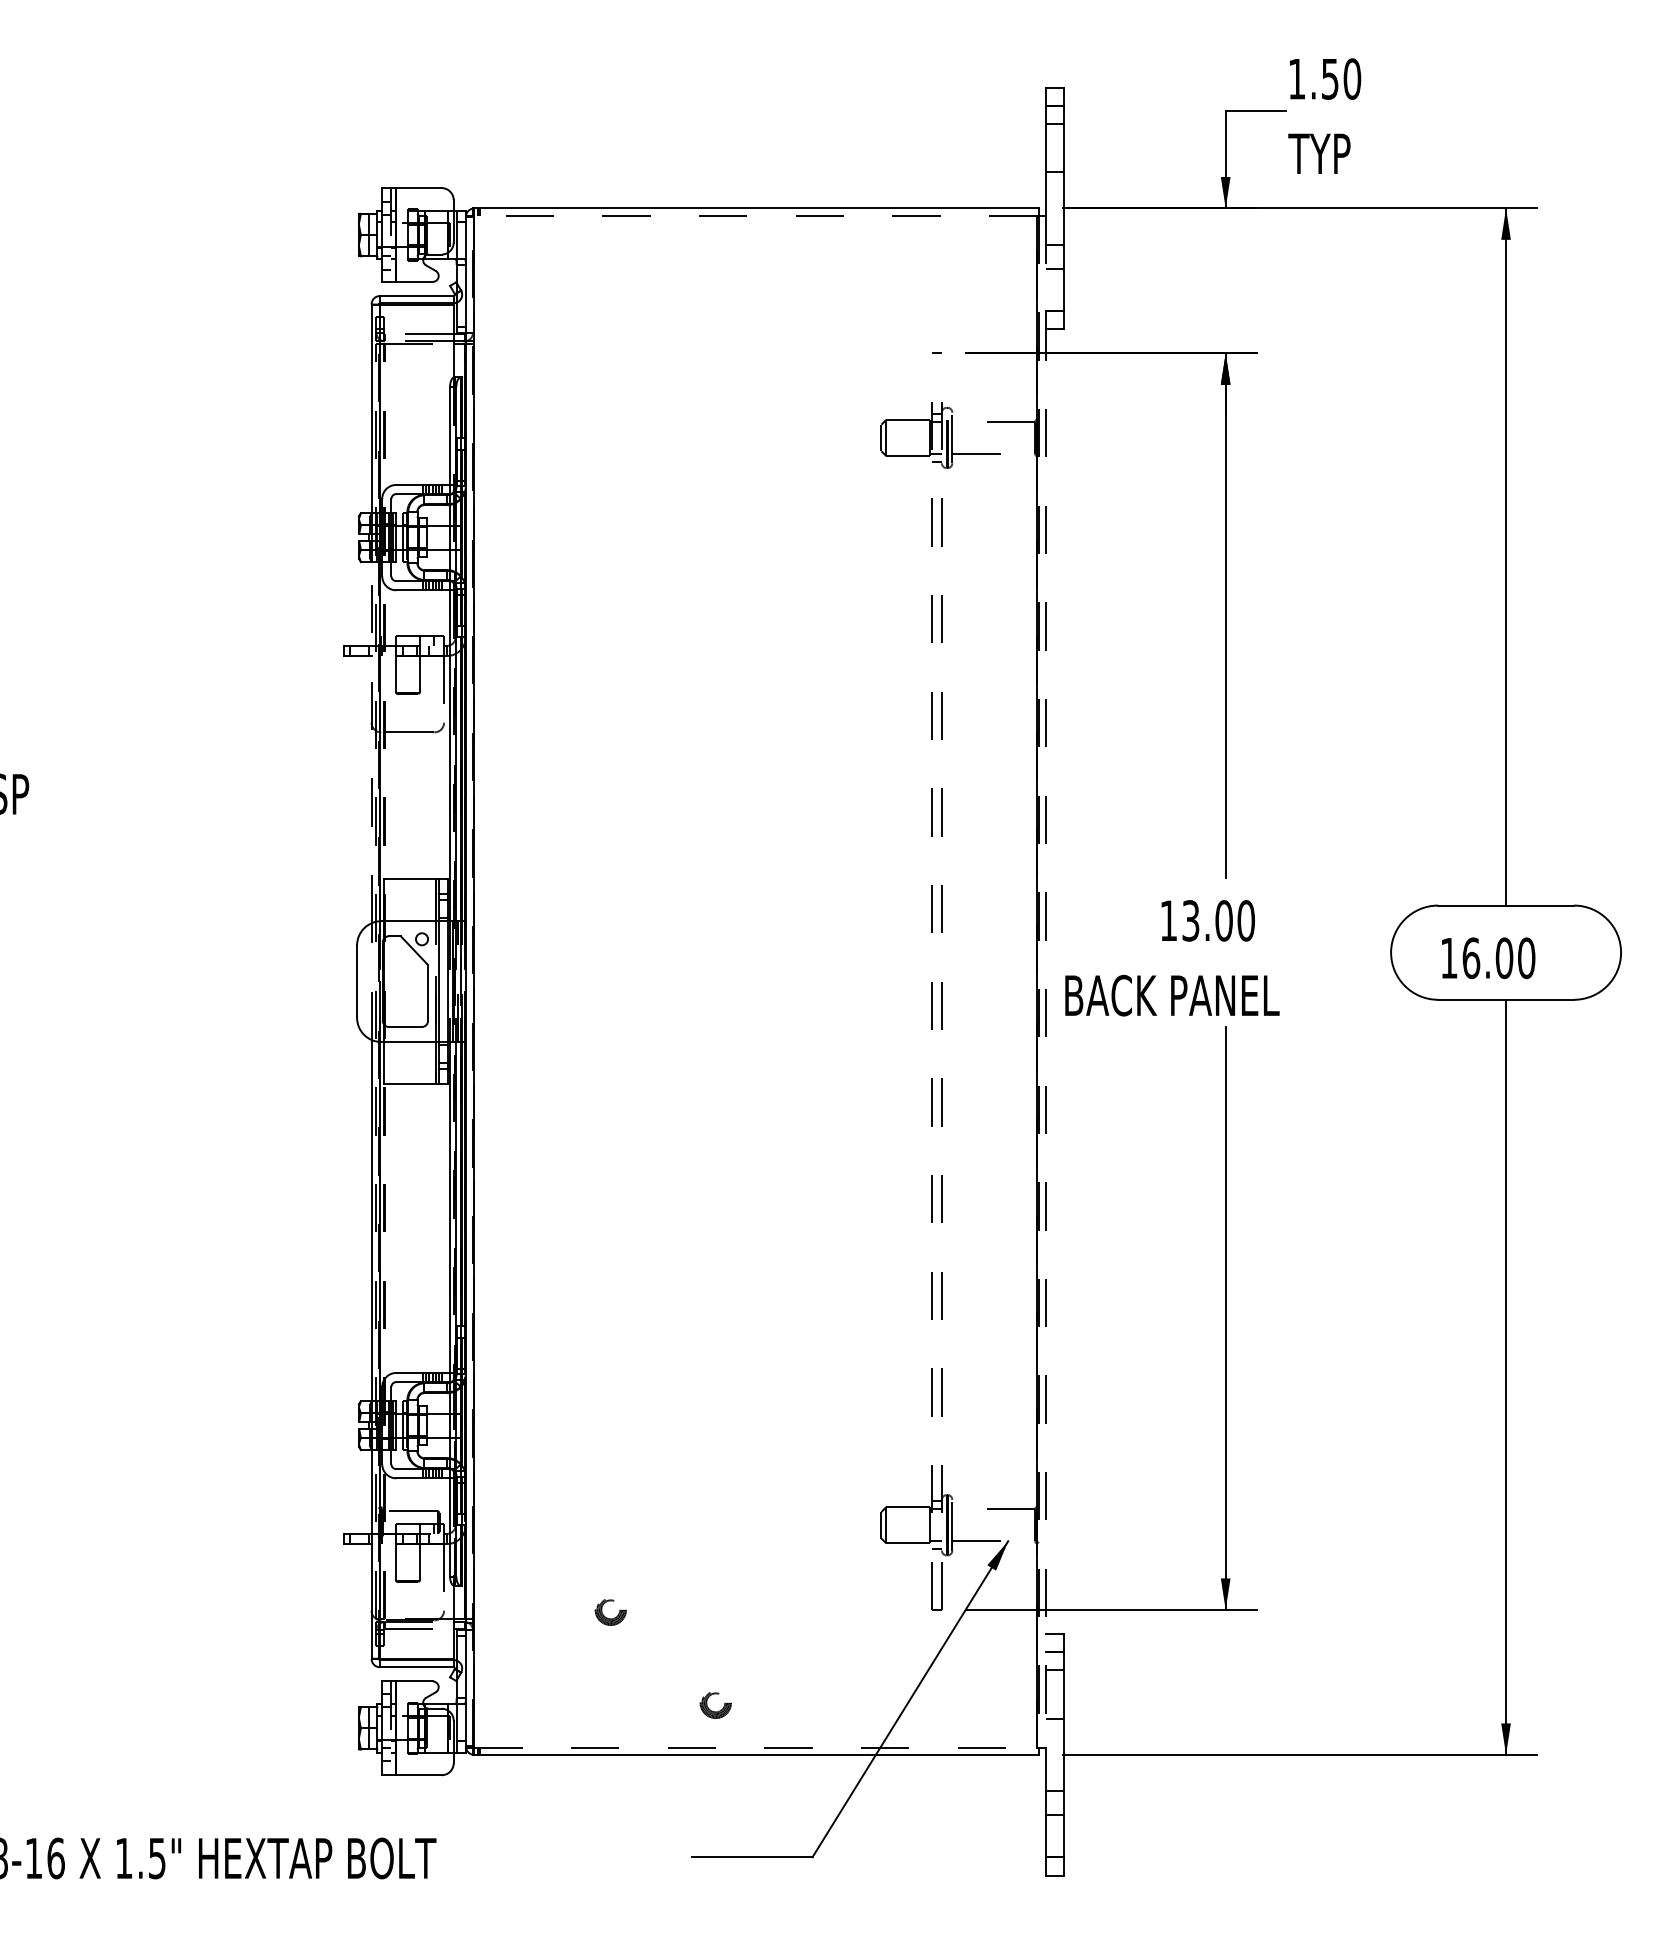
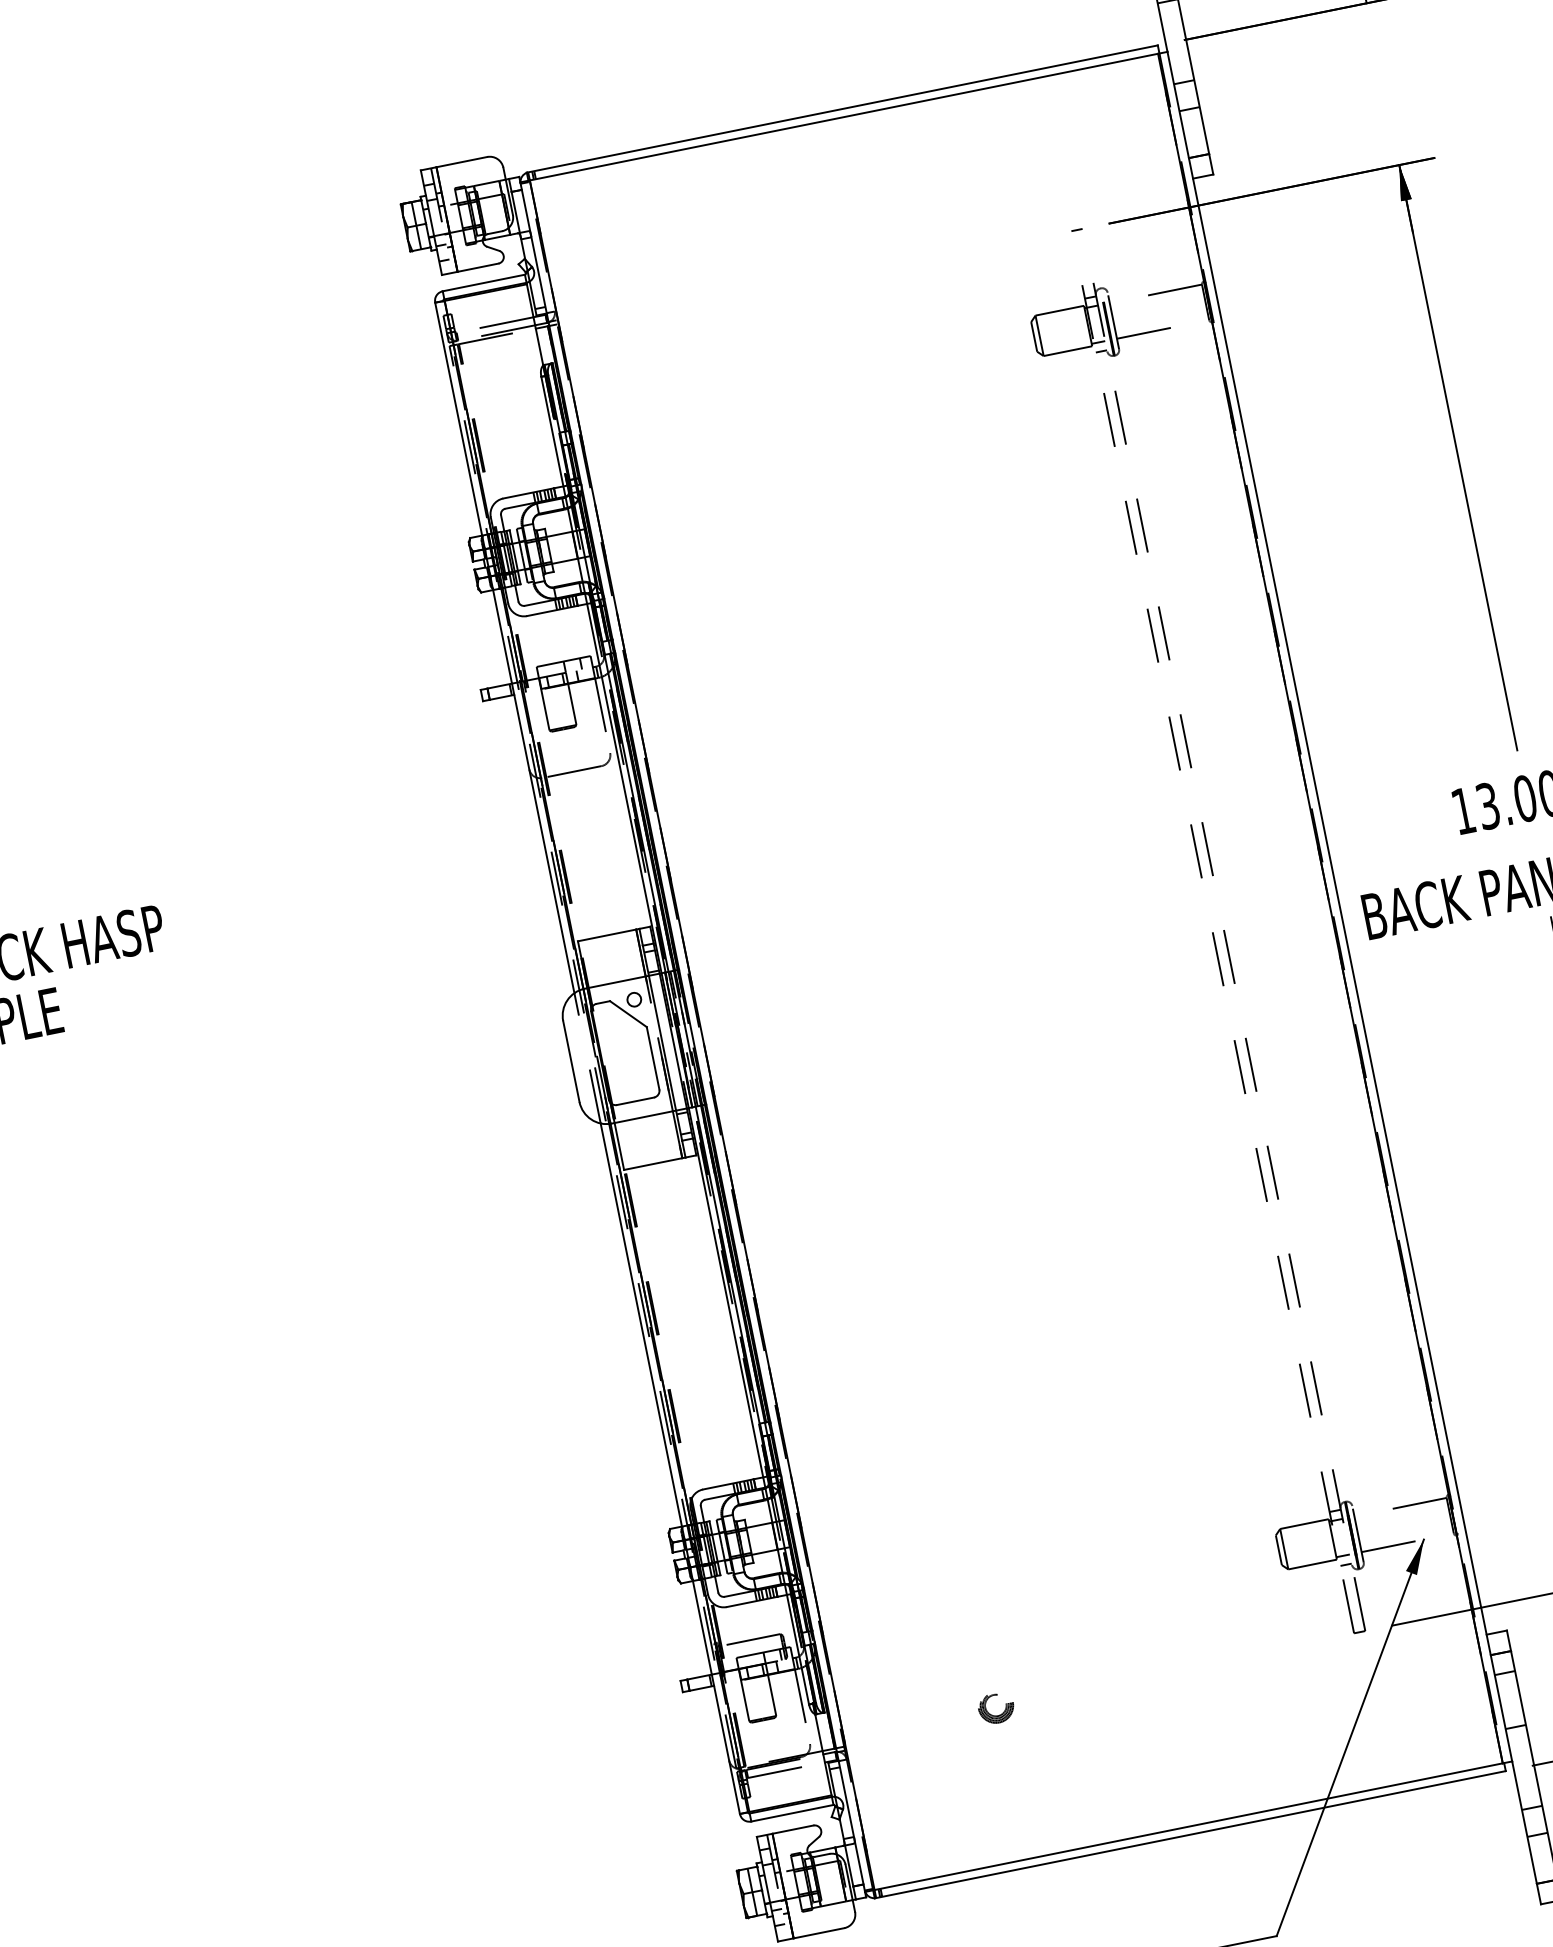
line: (755, 215) -> (843, 116), dashed -> solid
line: (371, 742) -> (533, 791), dashed -> solid
line: (1045, 981) -> (1339, 906), dashed -> solid
part: (715, 1705) -> (1134, 1788), removed
line: (756, 1747) -> (1189, 1826), dashed -> solid

